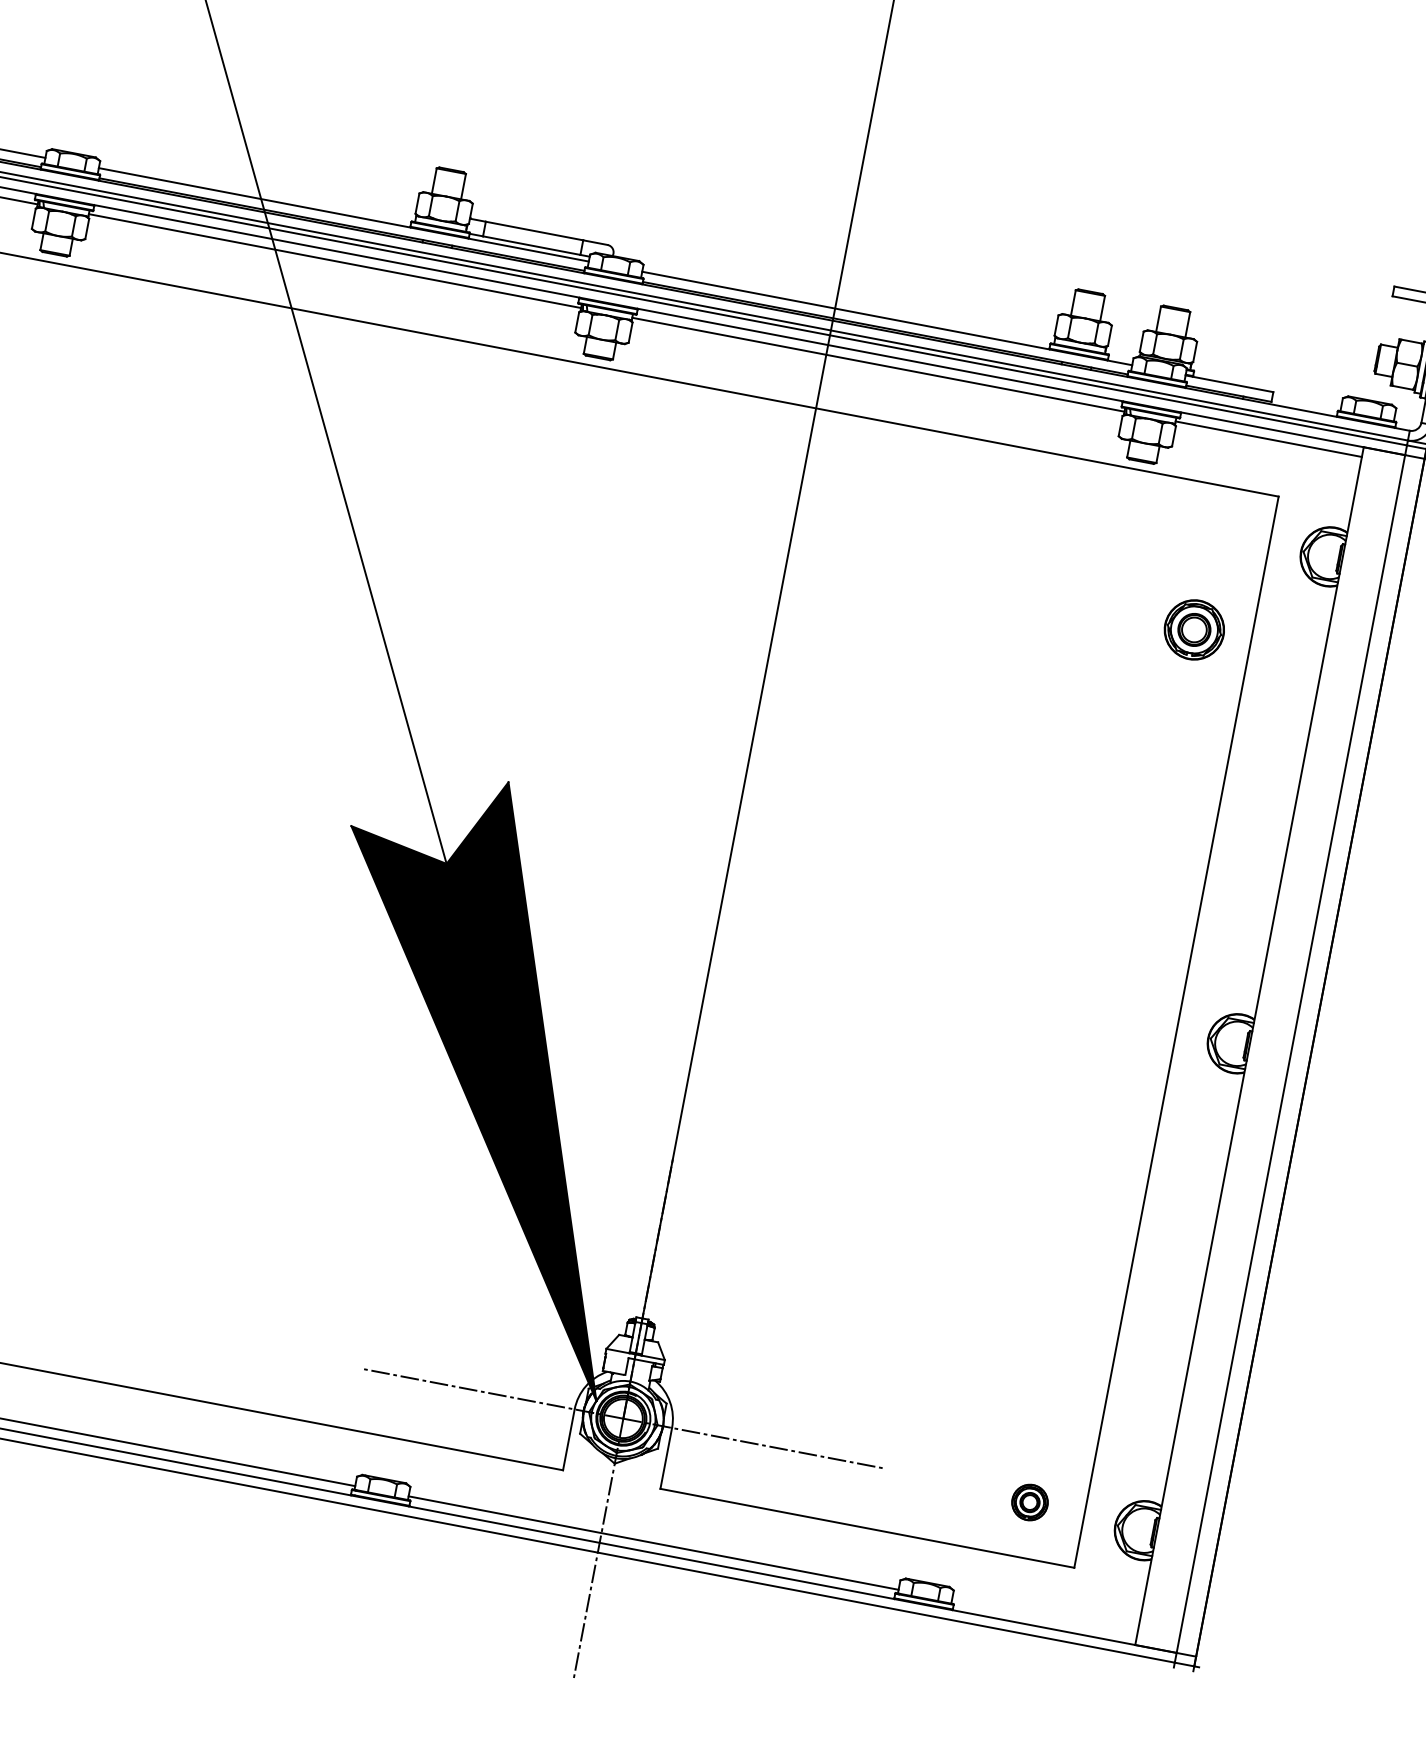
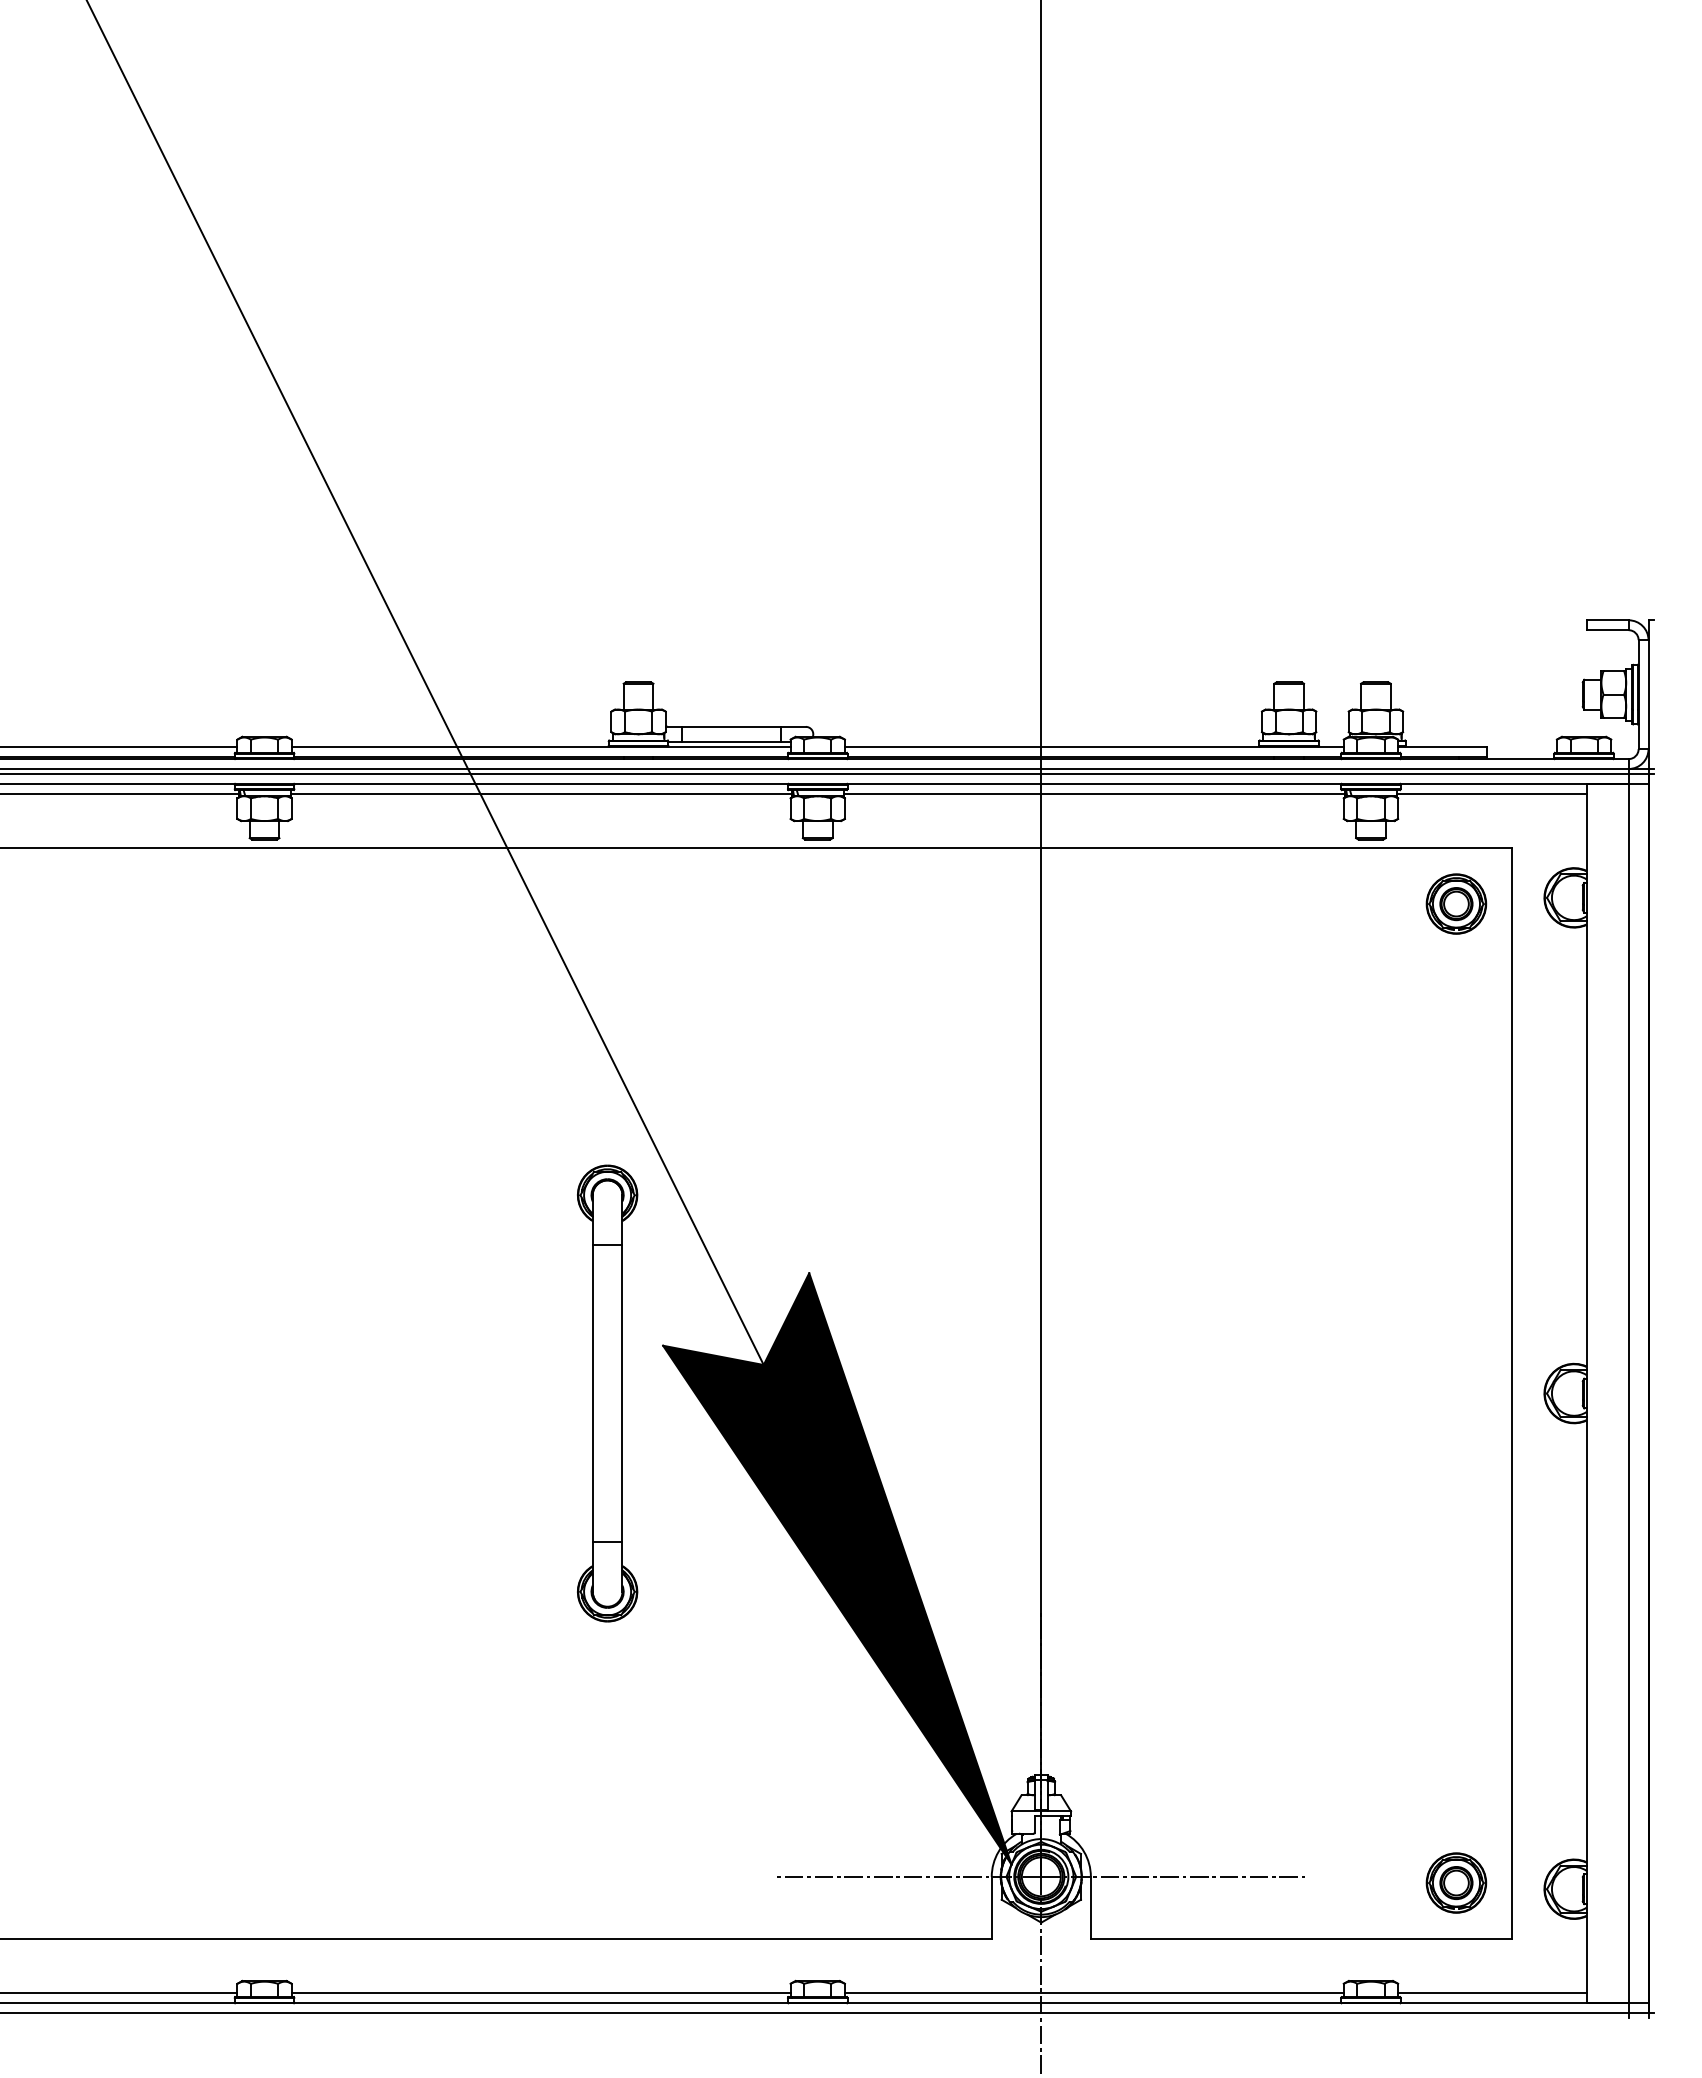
part: (1194, 629) -> (1456, 903), moved
part: (287, 862) -> (607, 1393), added
part: (1030, 1502) -> (1456, 1882), size x1.67
line: (1044, 1617) -> (1492, 1993), added

